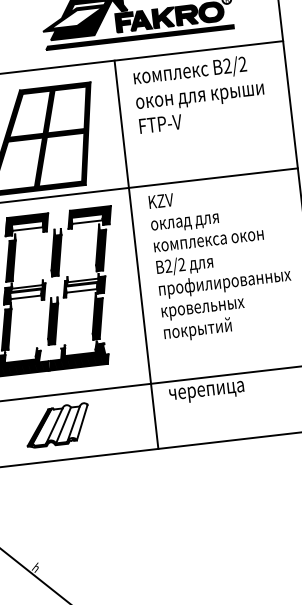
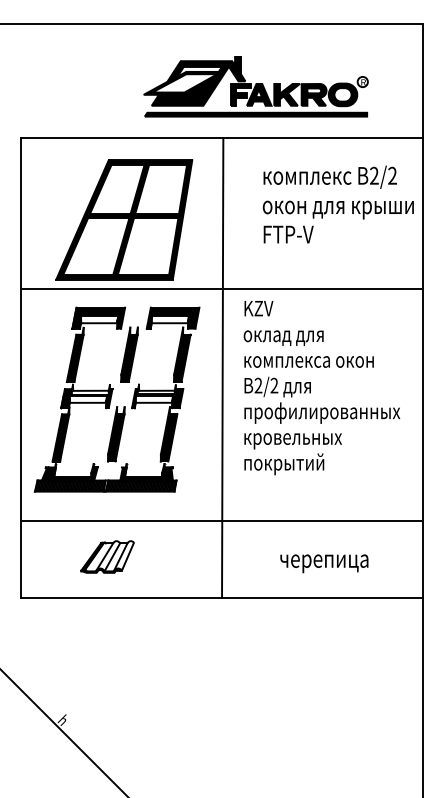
text: (198, 93) -> (337, 204), moved
text: (207, 392) -> (324, 563), moved
part: (57, 425) -> (107, 556), size x0.7

